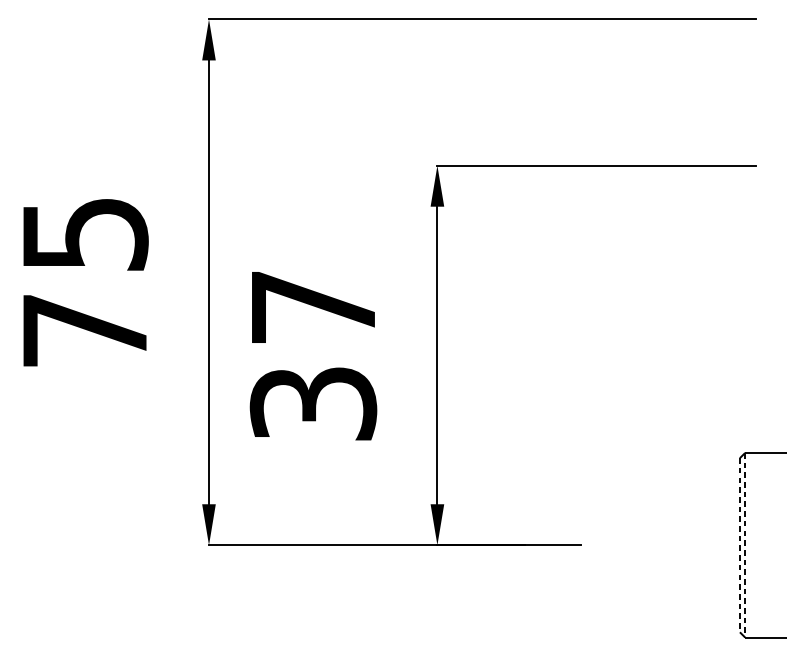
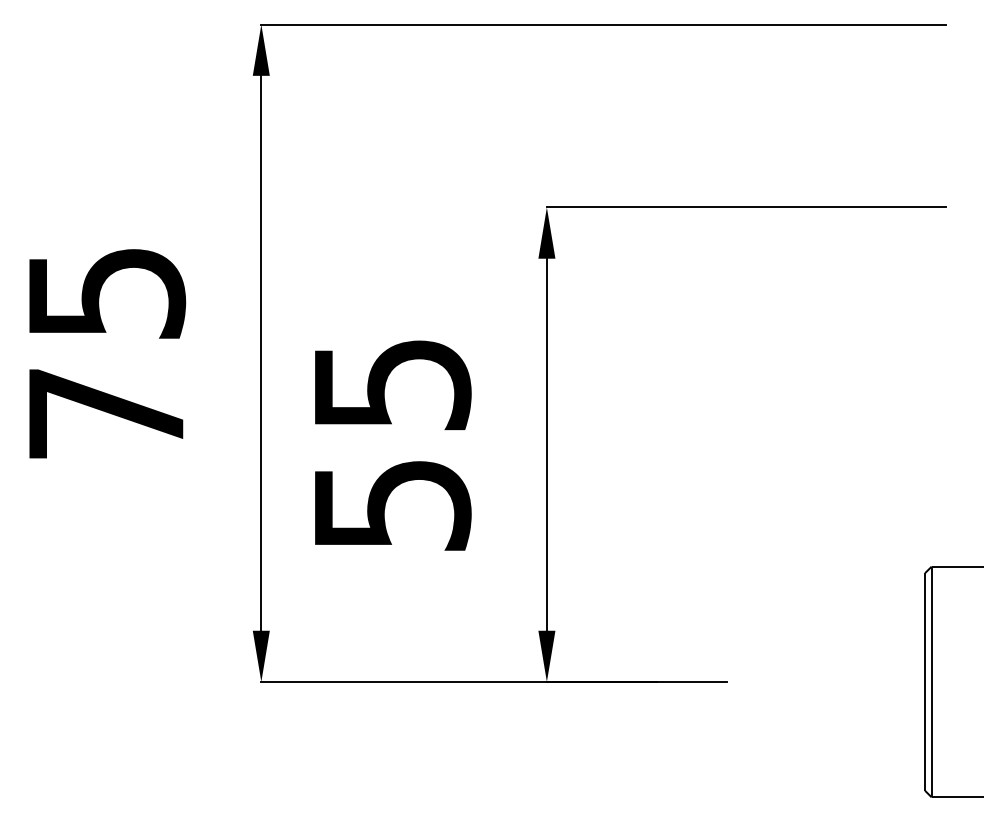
text: (313, 356) -> (391, 445), 37 -> 55
line: (740, 544) -> (925, 681), dashed -> solid
line: (745, 545) -> (931, 682), dashed -> solid

